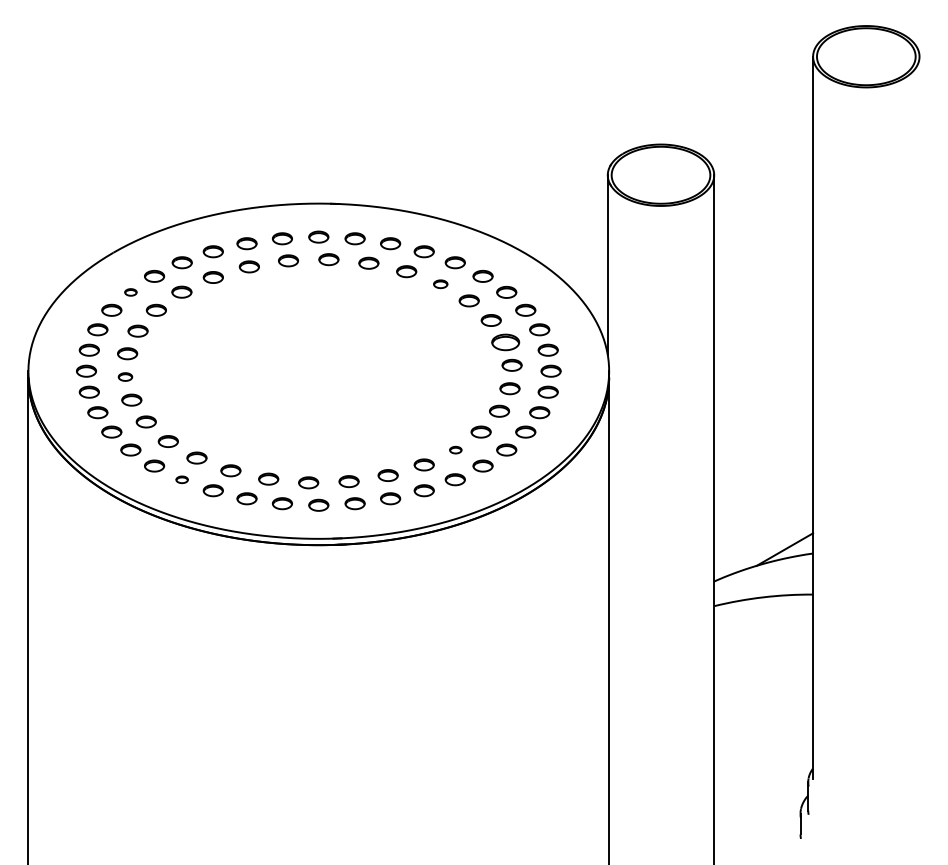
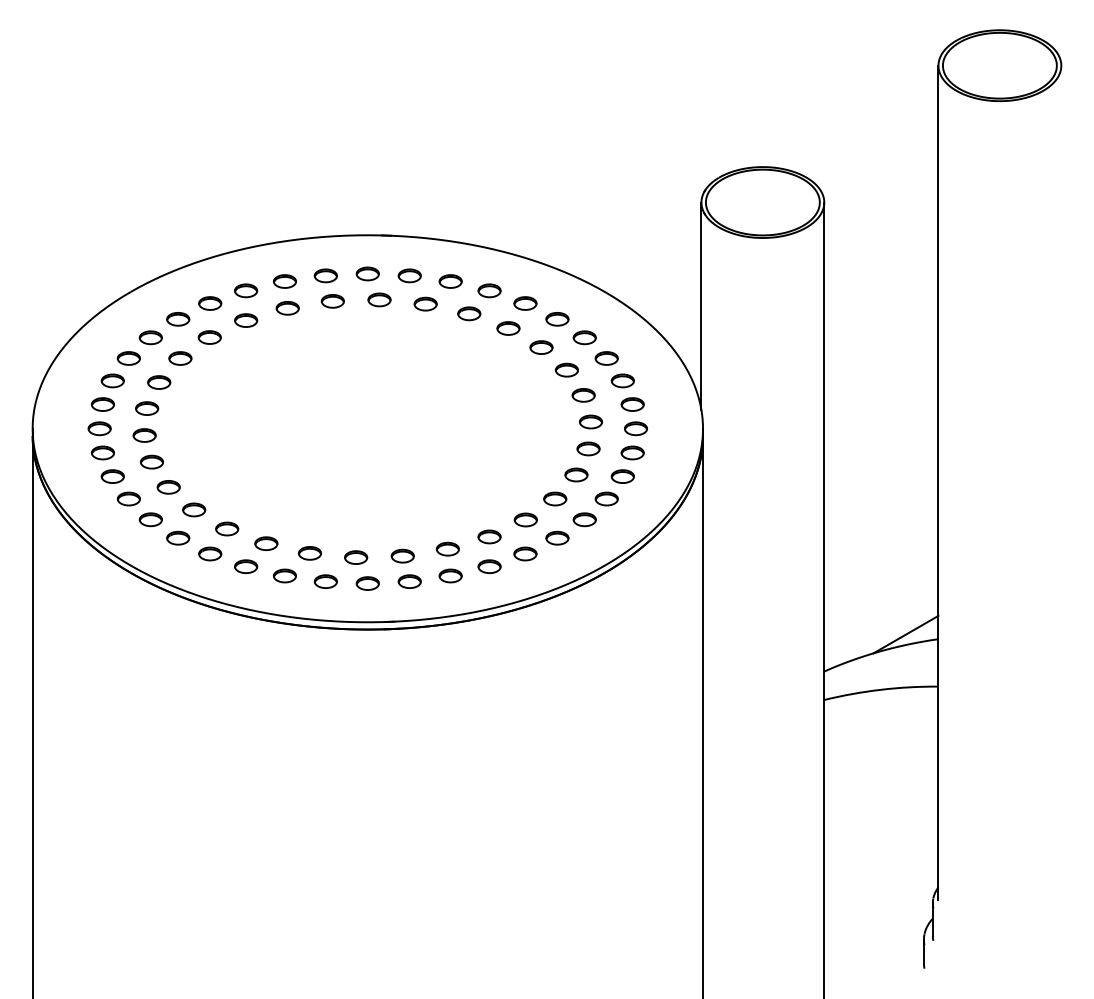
part: (440, 283) -> (508, 327), size x1.43
part: (130, 292) -> (150, 337), size x1.67
part: (505, 341) -> (583, 394), size x0.71
part: (125, 376) -> (144, 434), size x1.43
part: (455, 449) -> (525, 519), size x1.67
part: (181, 479) -> (209, 553), size x1.67

